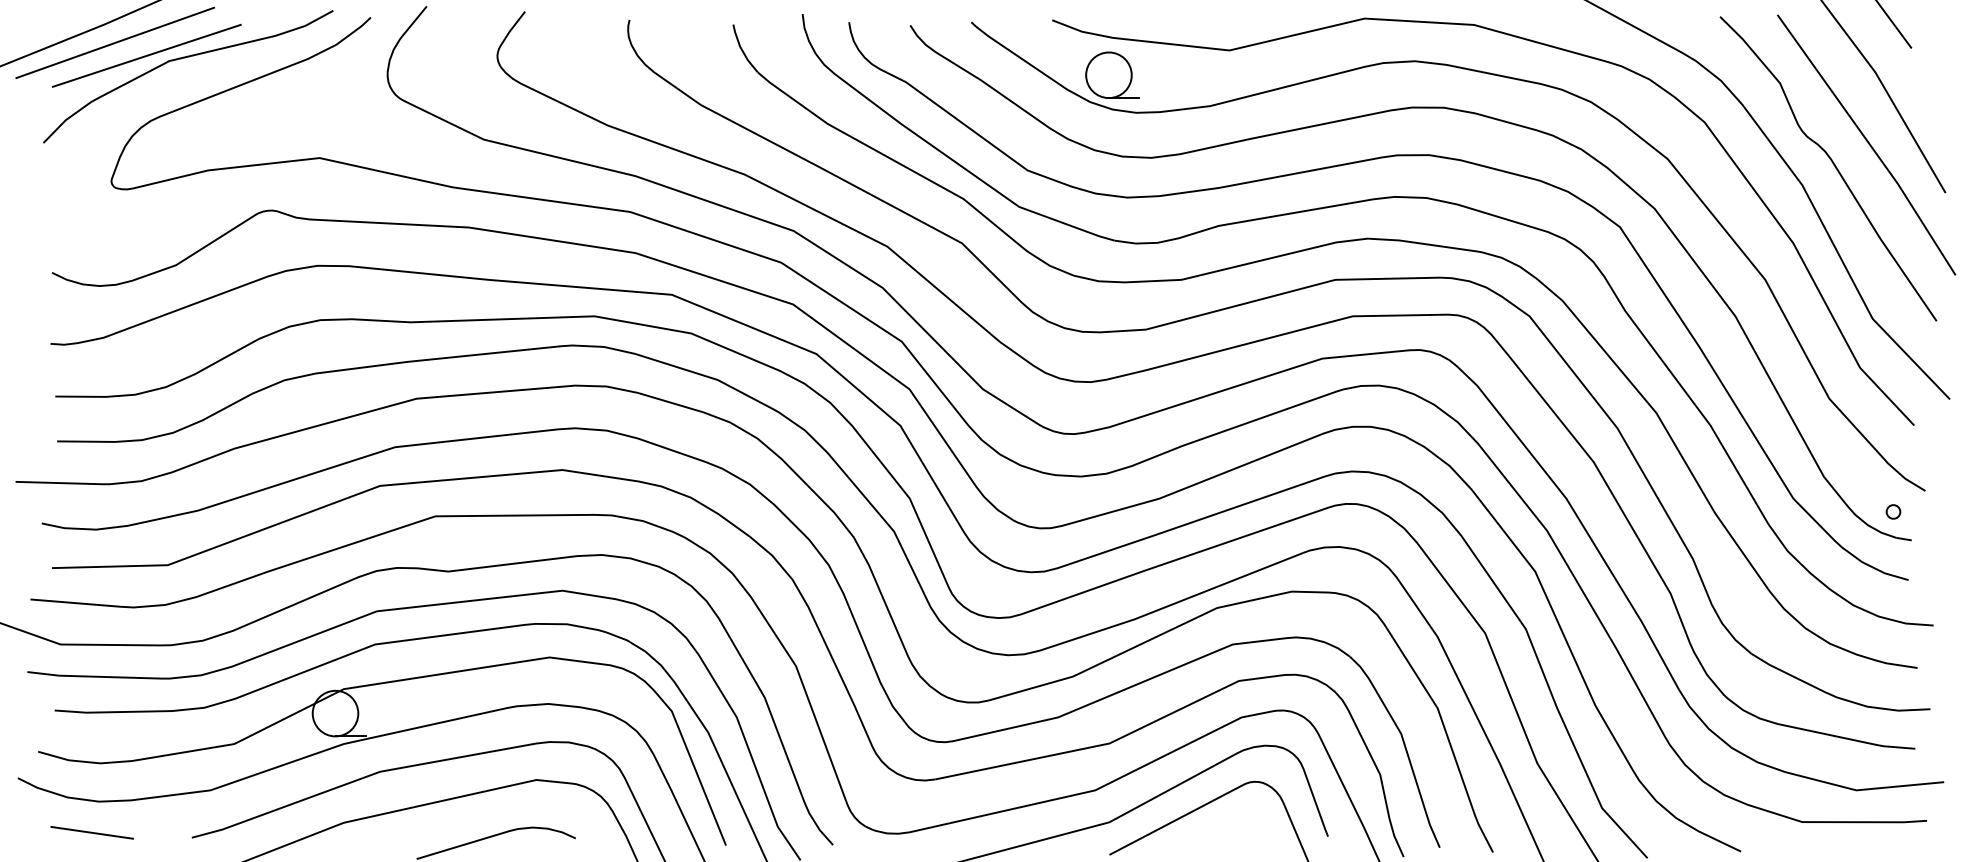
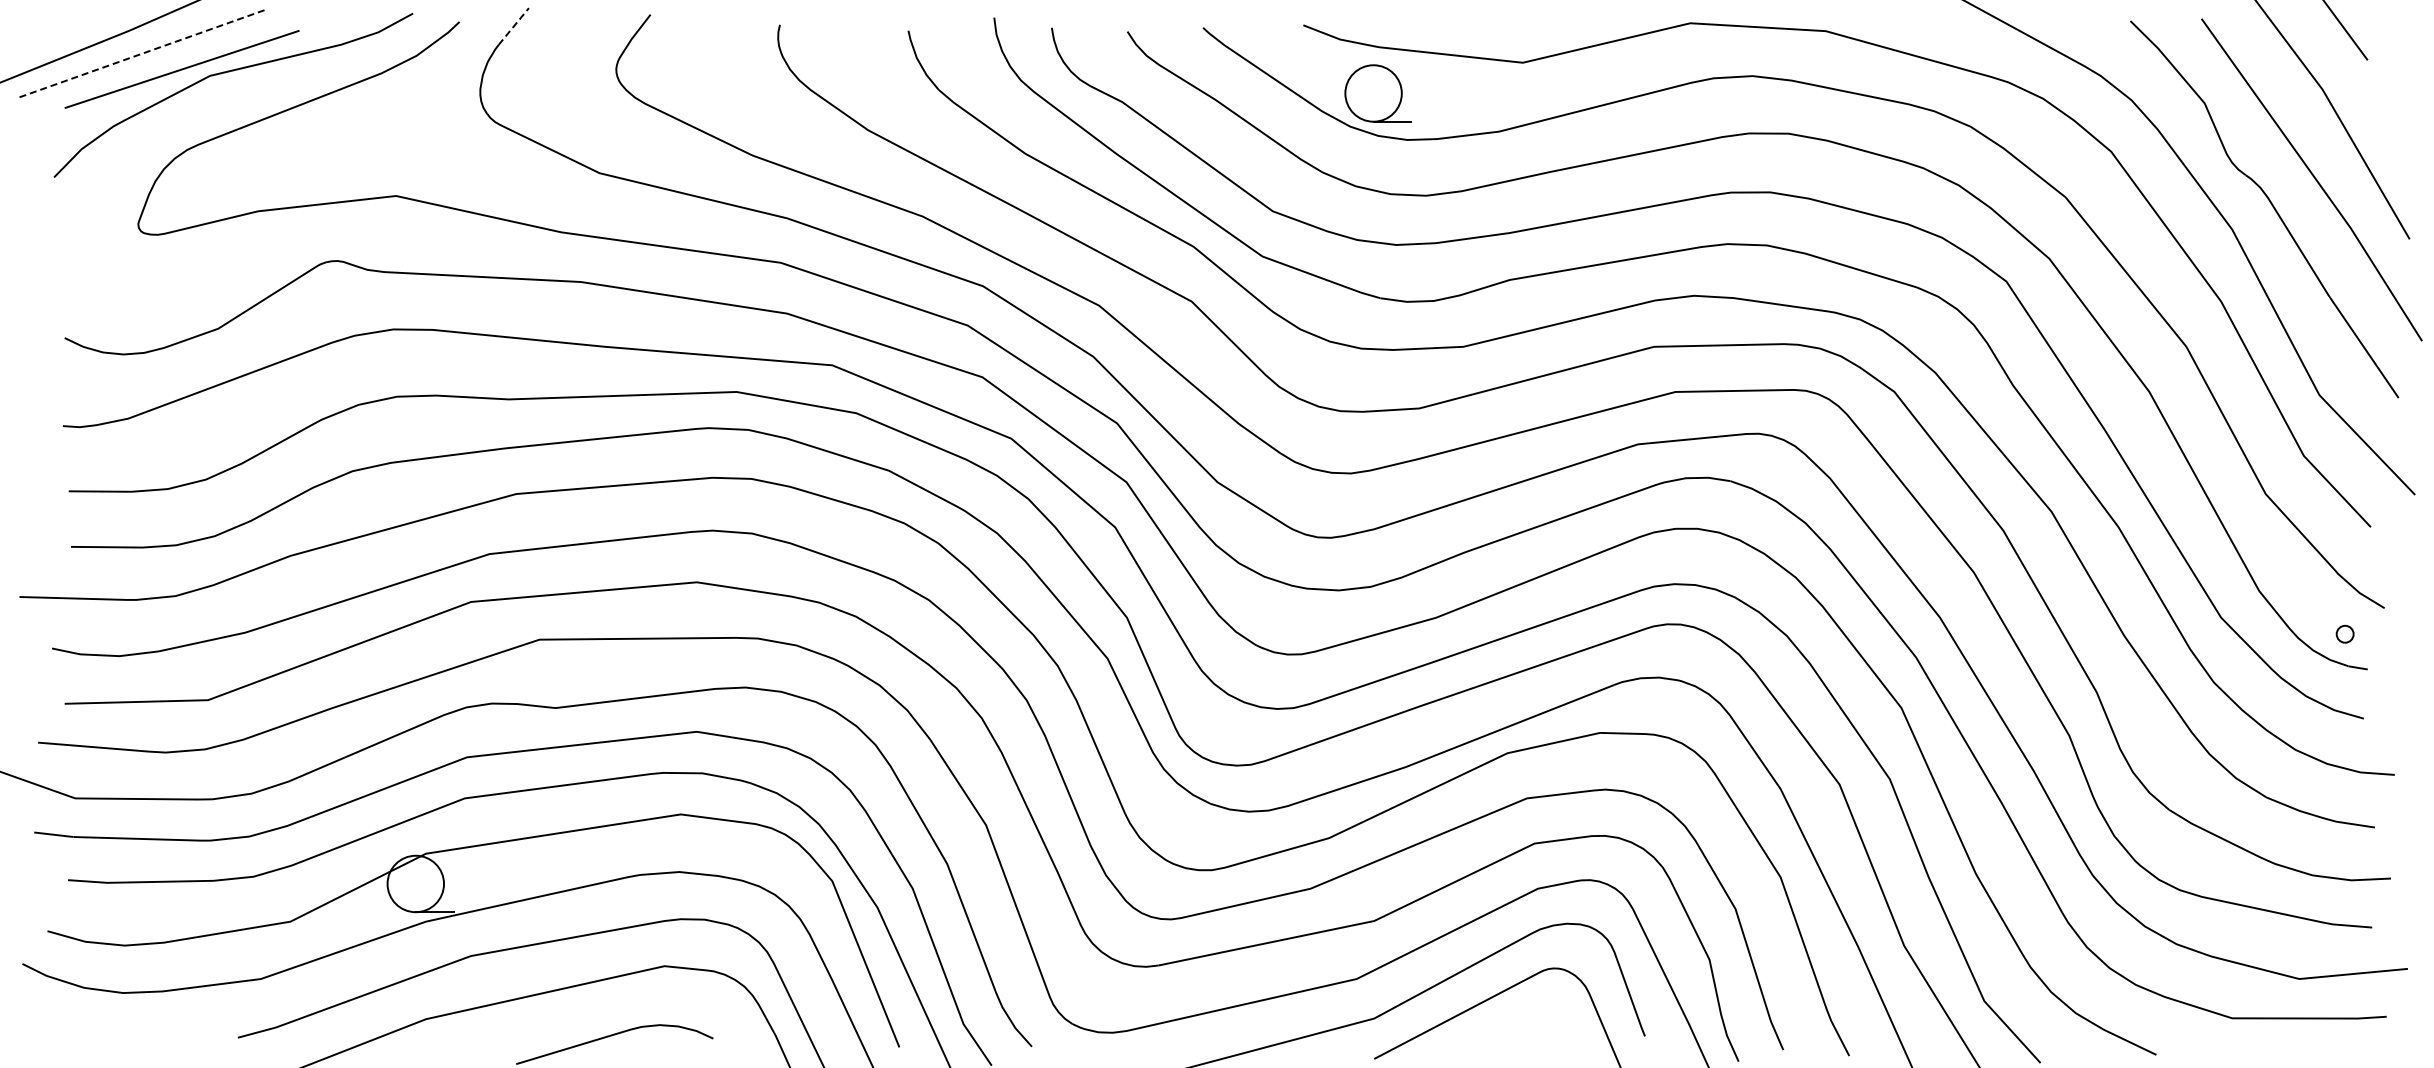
line: (414, 21) -> (513, 26), solid -> dashed
line: (115, 42) -> (143, 53), solid -> dashed
line: (92, 832) -> (114, 1031), removed

